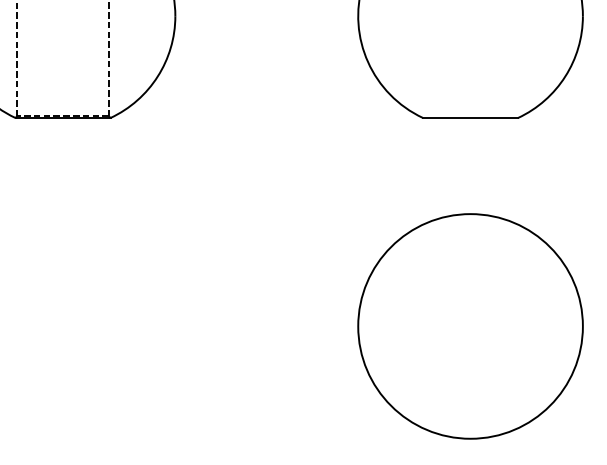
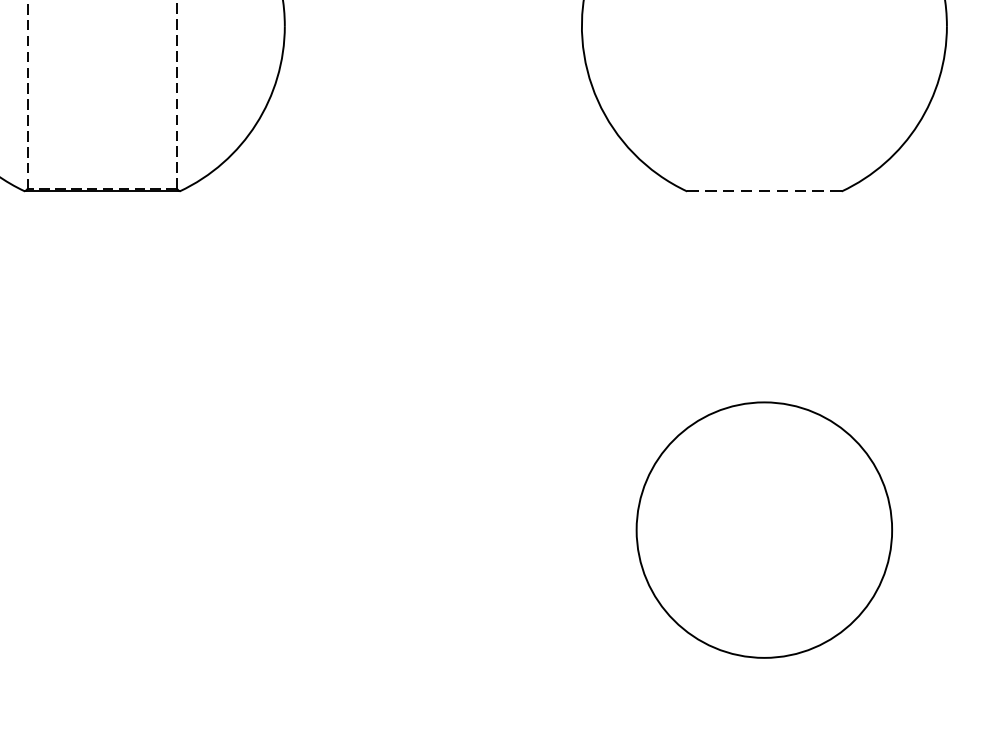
line: (470, 117) -> (764, 190), solid -> dashed
circle: (470, 326) -> (764, 530), size x0.7

